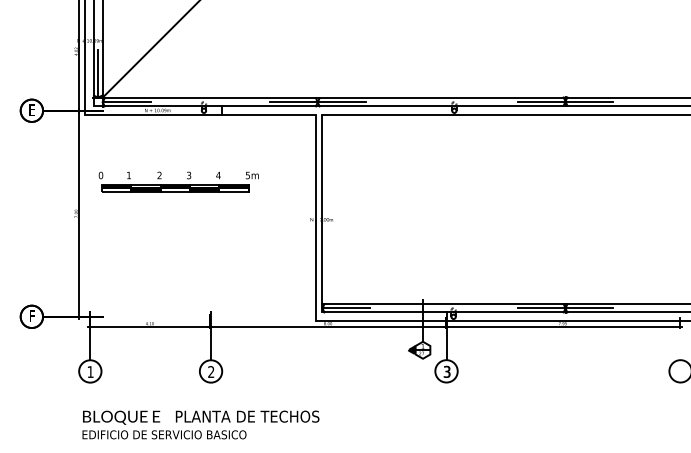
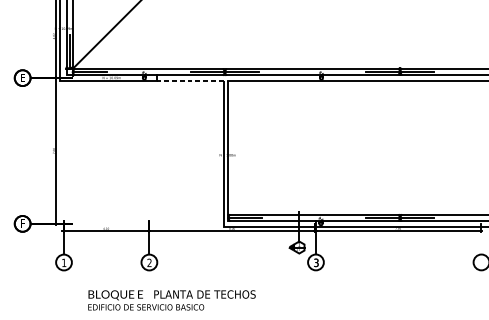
line: (269, 115) -> (190, 81), solid -> dashed
part: (178, 181) -> (126, 128), removed
text: (200, 424) -> (171, 300), moved

